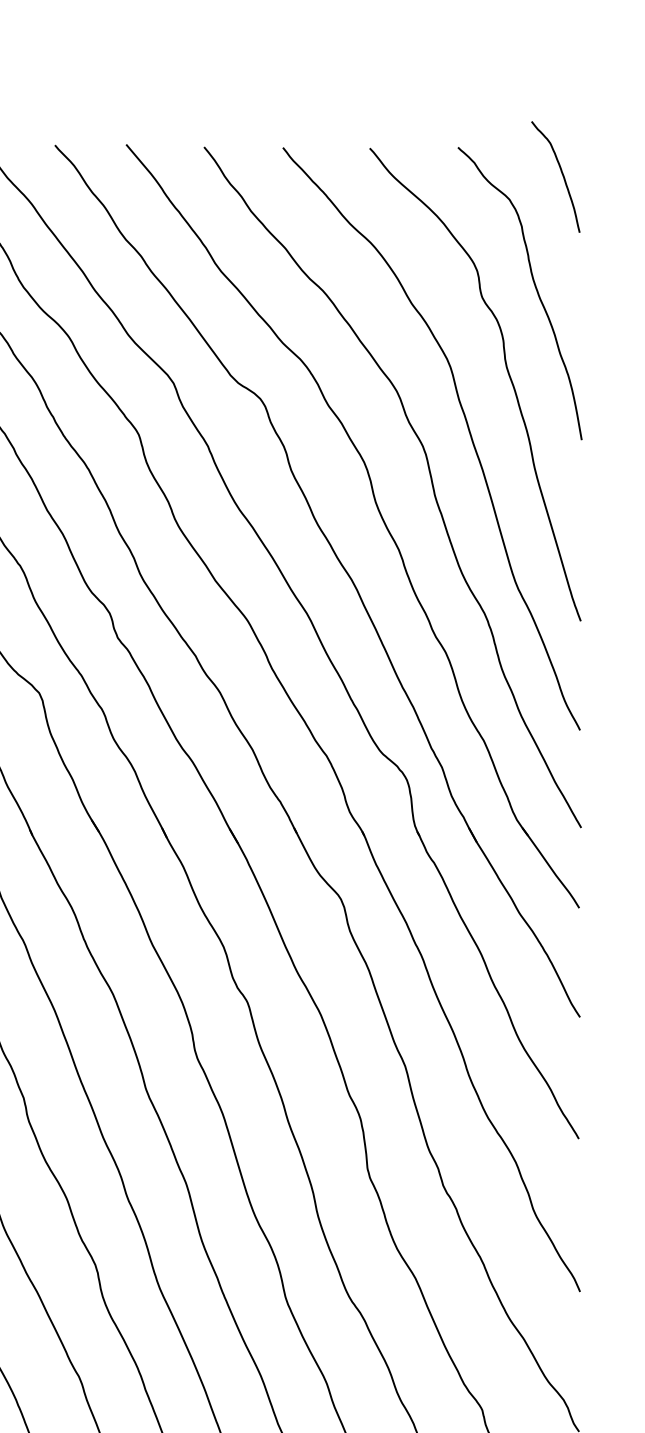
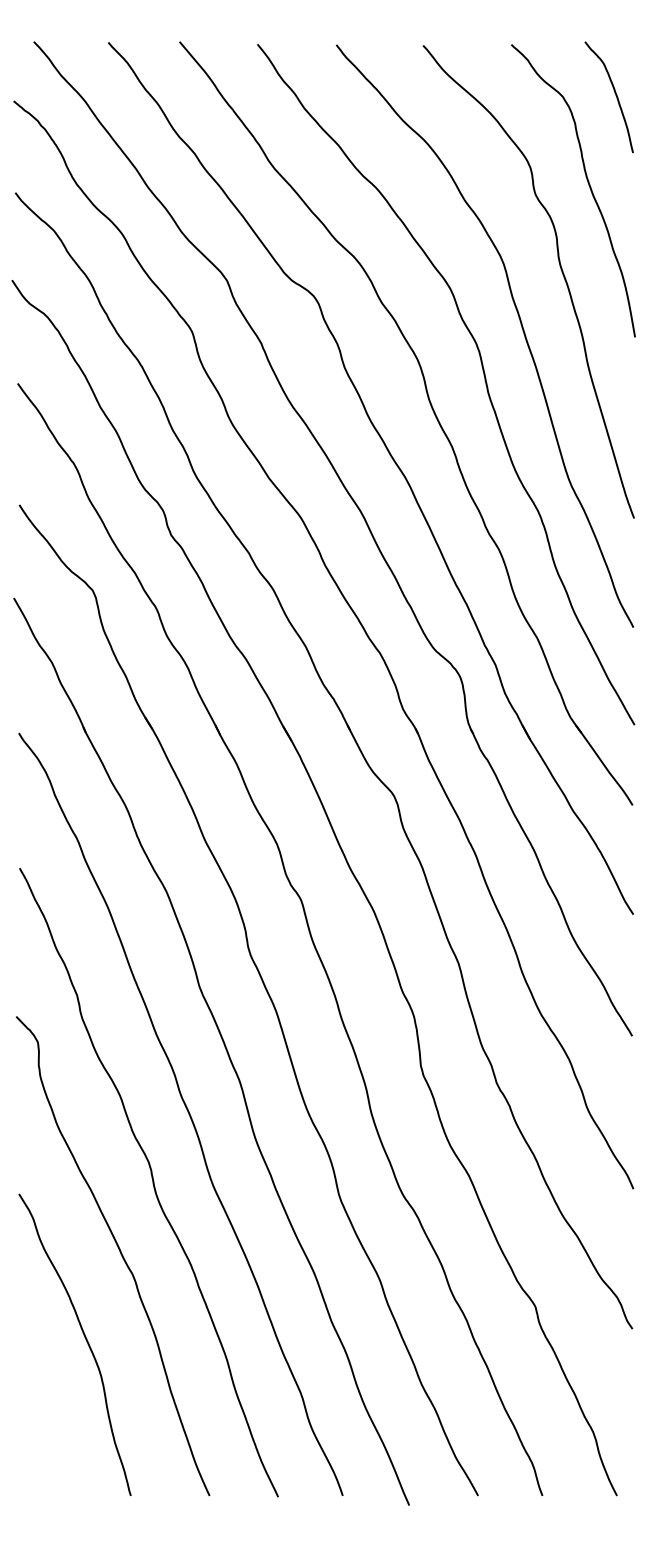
curve: (561, 173) -> (614, 93), moved

